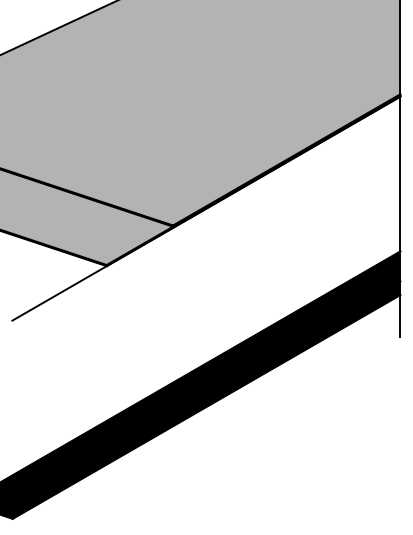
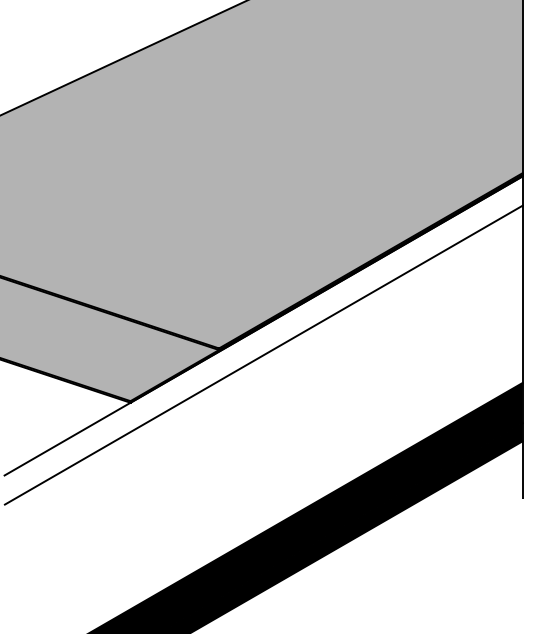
line: (206, 230) -> (263, 355), added

